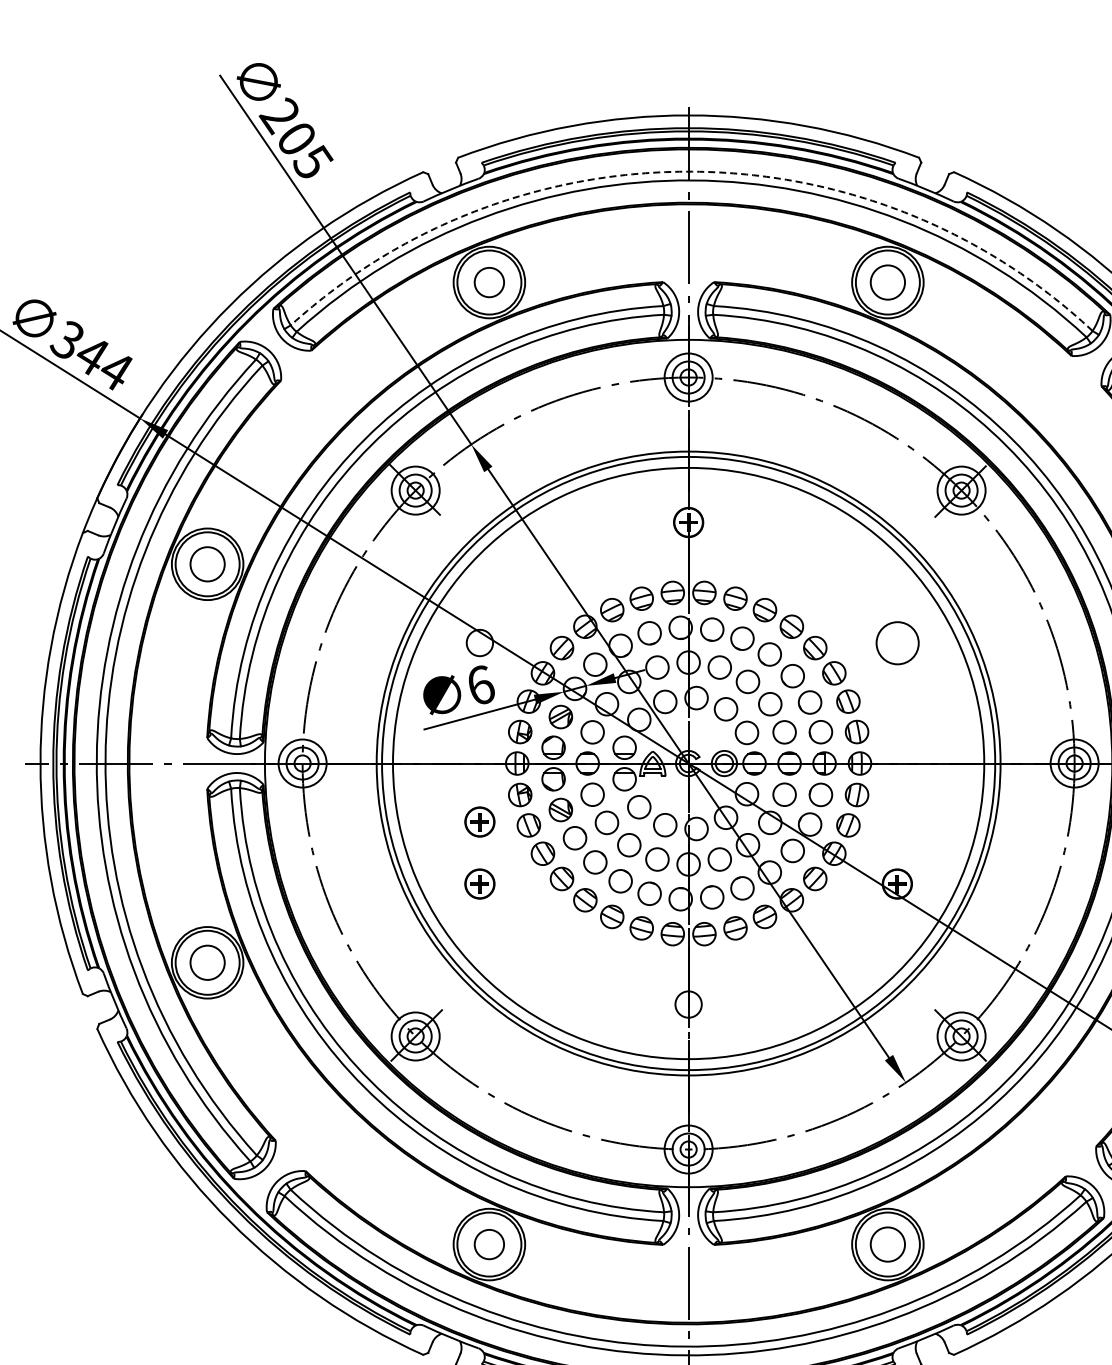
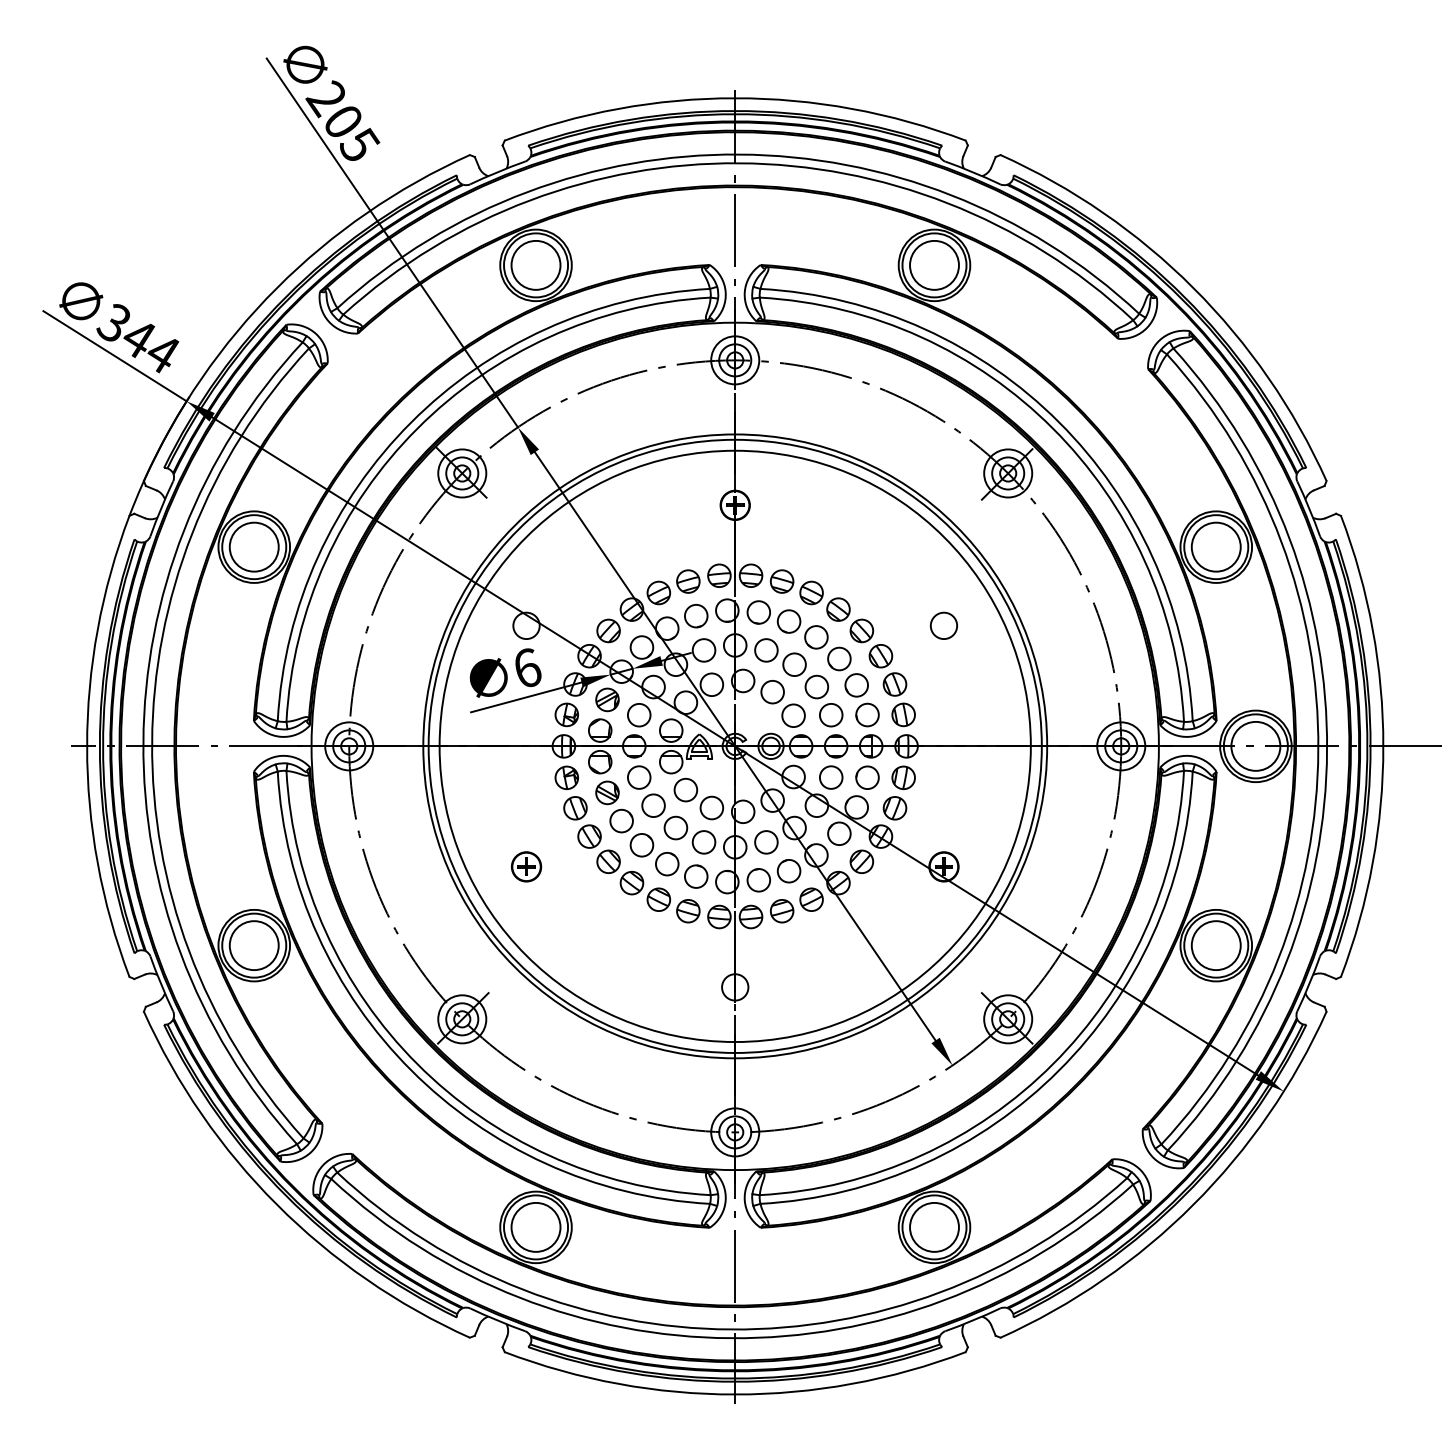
arc: (692, 171) -> (739, 154), dashed -> solid
circle: (488, 281) -> (535, 264), size x1.67
circle: (887, 281) -> (934, 264), size x1.43
circle: (206, 563) -> (253, 546), size x1.43
circle: (896, 642) -> (943, 625), size x0.62
part: (479, 821) -> (526, 804), removed
circle: (206, 962) -> (253, 945), size x1.43
circle: (488, 1243) -> (535, 1226), size x1.67
circle: (887, 1243) -> (934, 1226), size x1.43

